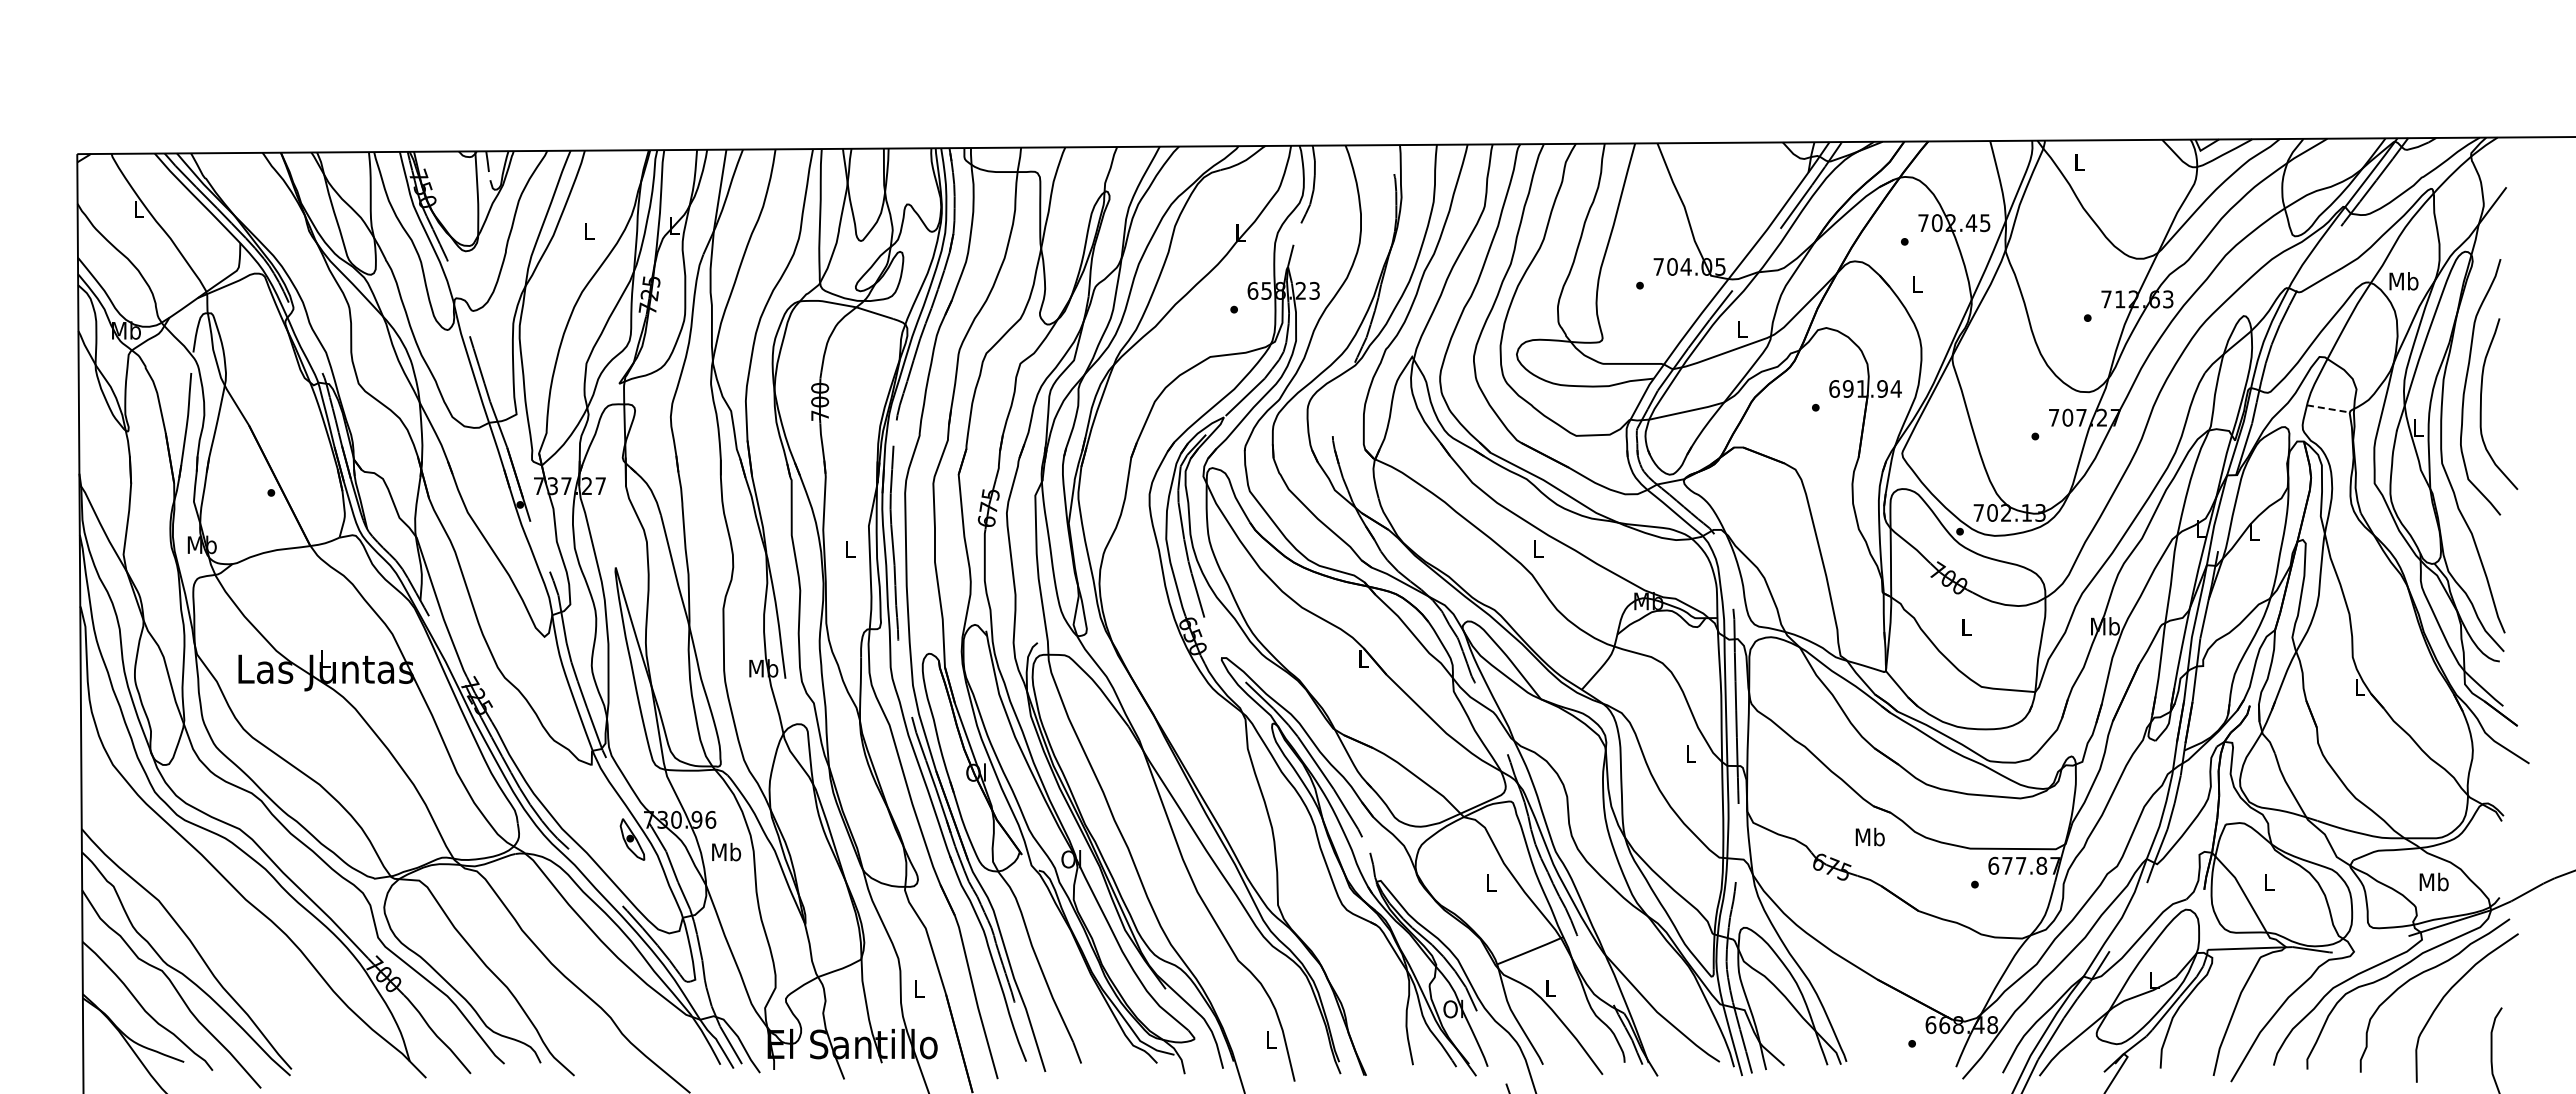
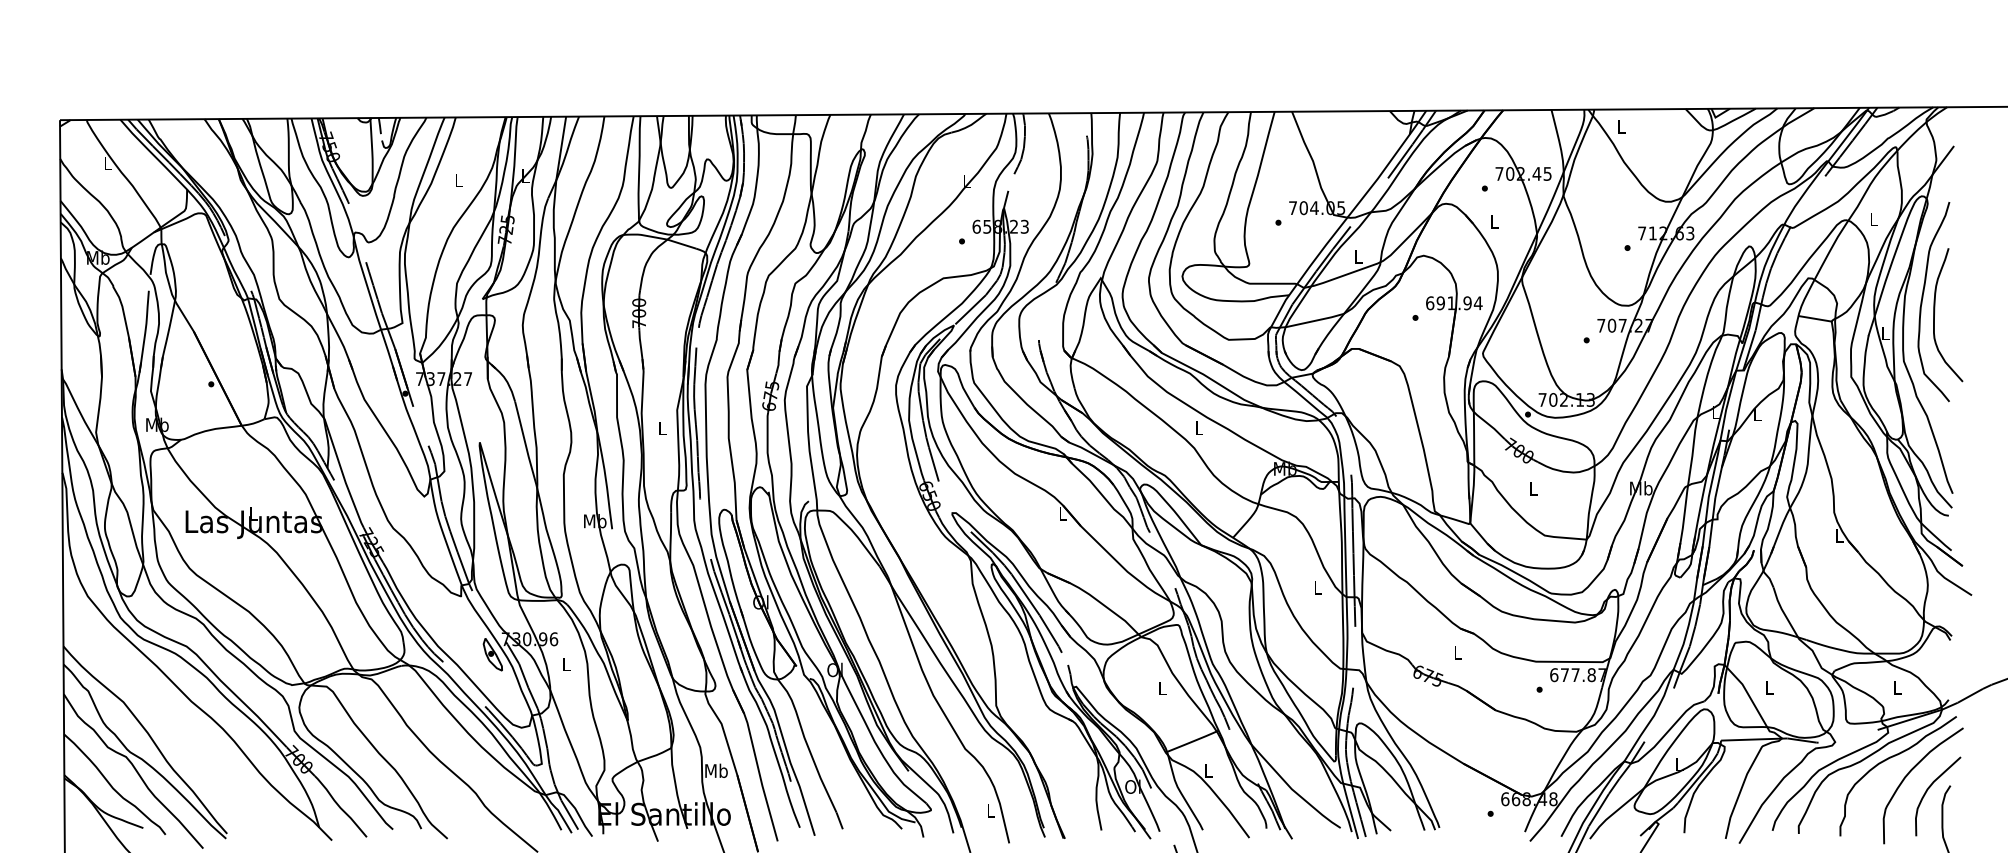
text: (2403, 281) -> (1873, 219), Mb -> L
line: (2328, 408) -> (1815, 318), dashed -> solid
text: (1869, 836) -> (1457, 652), Mb -> L
text: (726, 851) -> (566, 663), Mb -> L
text: (2433, 881) -> (1897, 687), Mb -> L
text: (918, 988) -> (715, 770), L -> Mb
curve: (2472, 1014) -> (1927, 791), added

